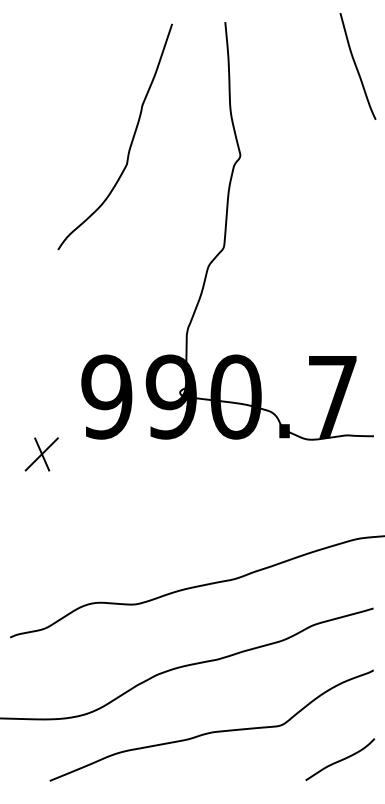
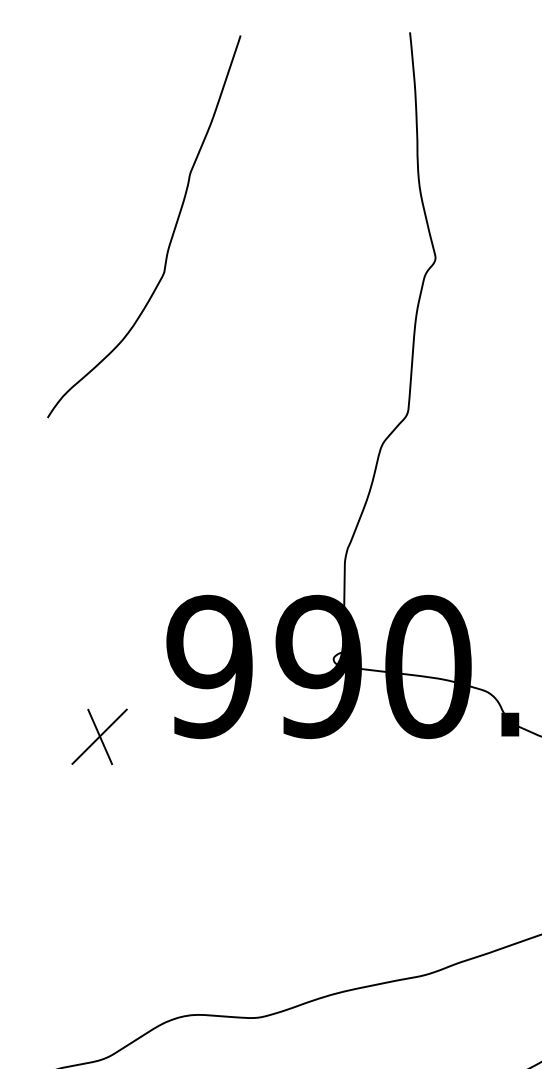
curve: (131, 140) -> (171, 232), moved
part: (41, 454) -> (99, 736), moved

